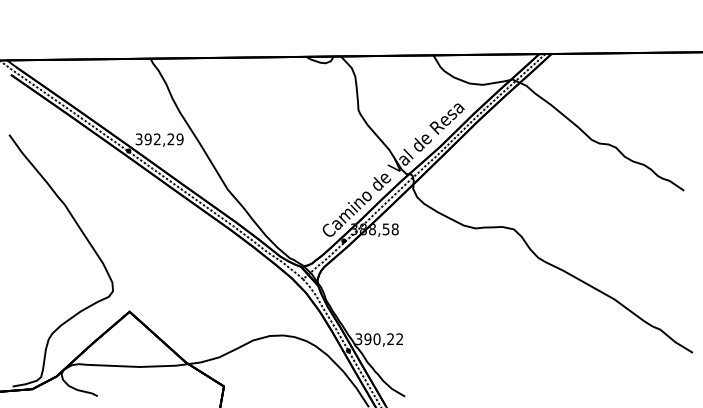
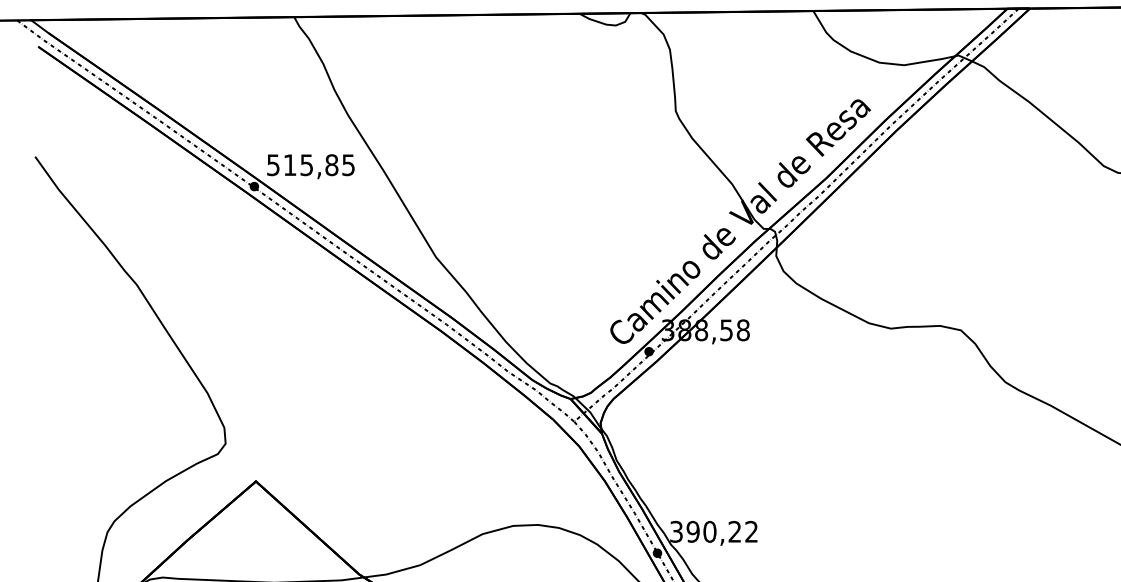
text: (159, 139) -> (310, 165), 392,29 -> 515,85

